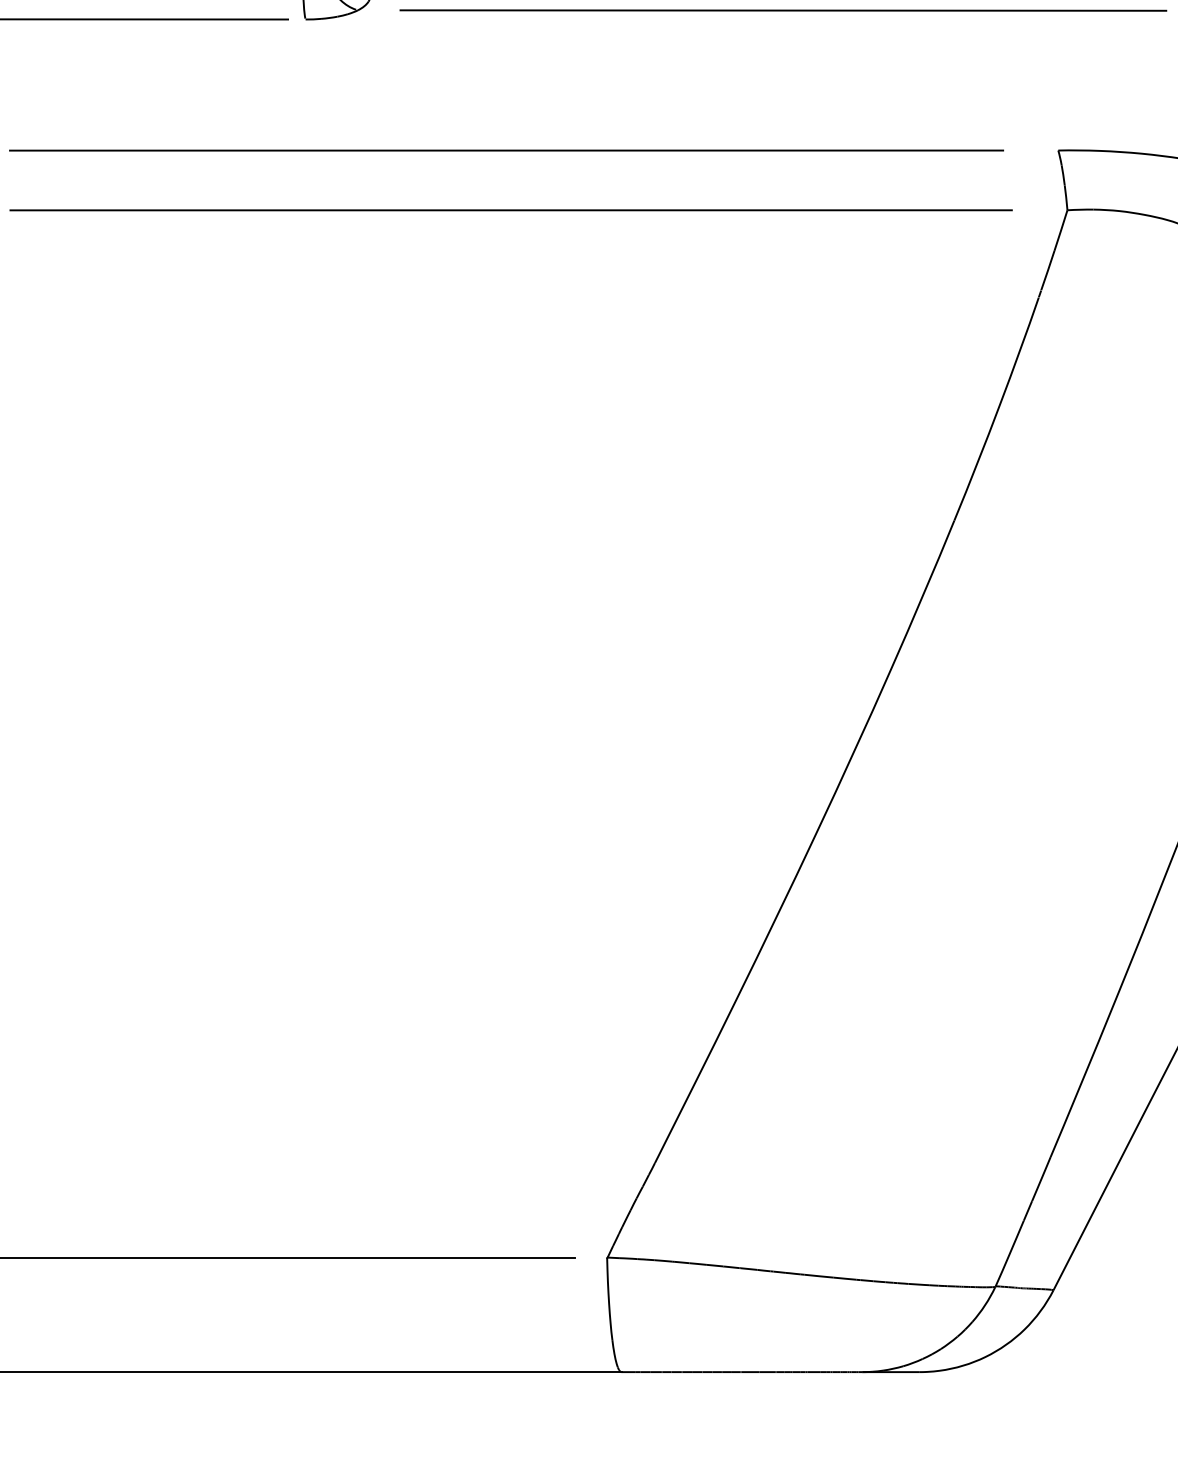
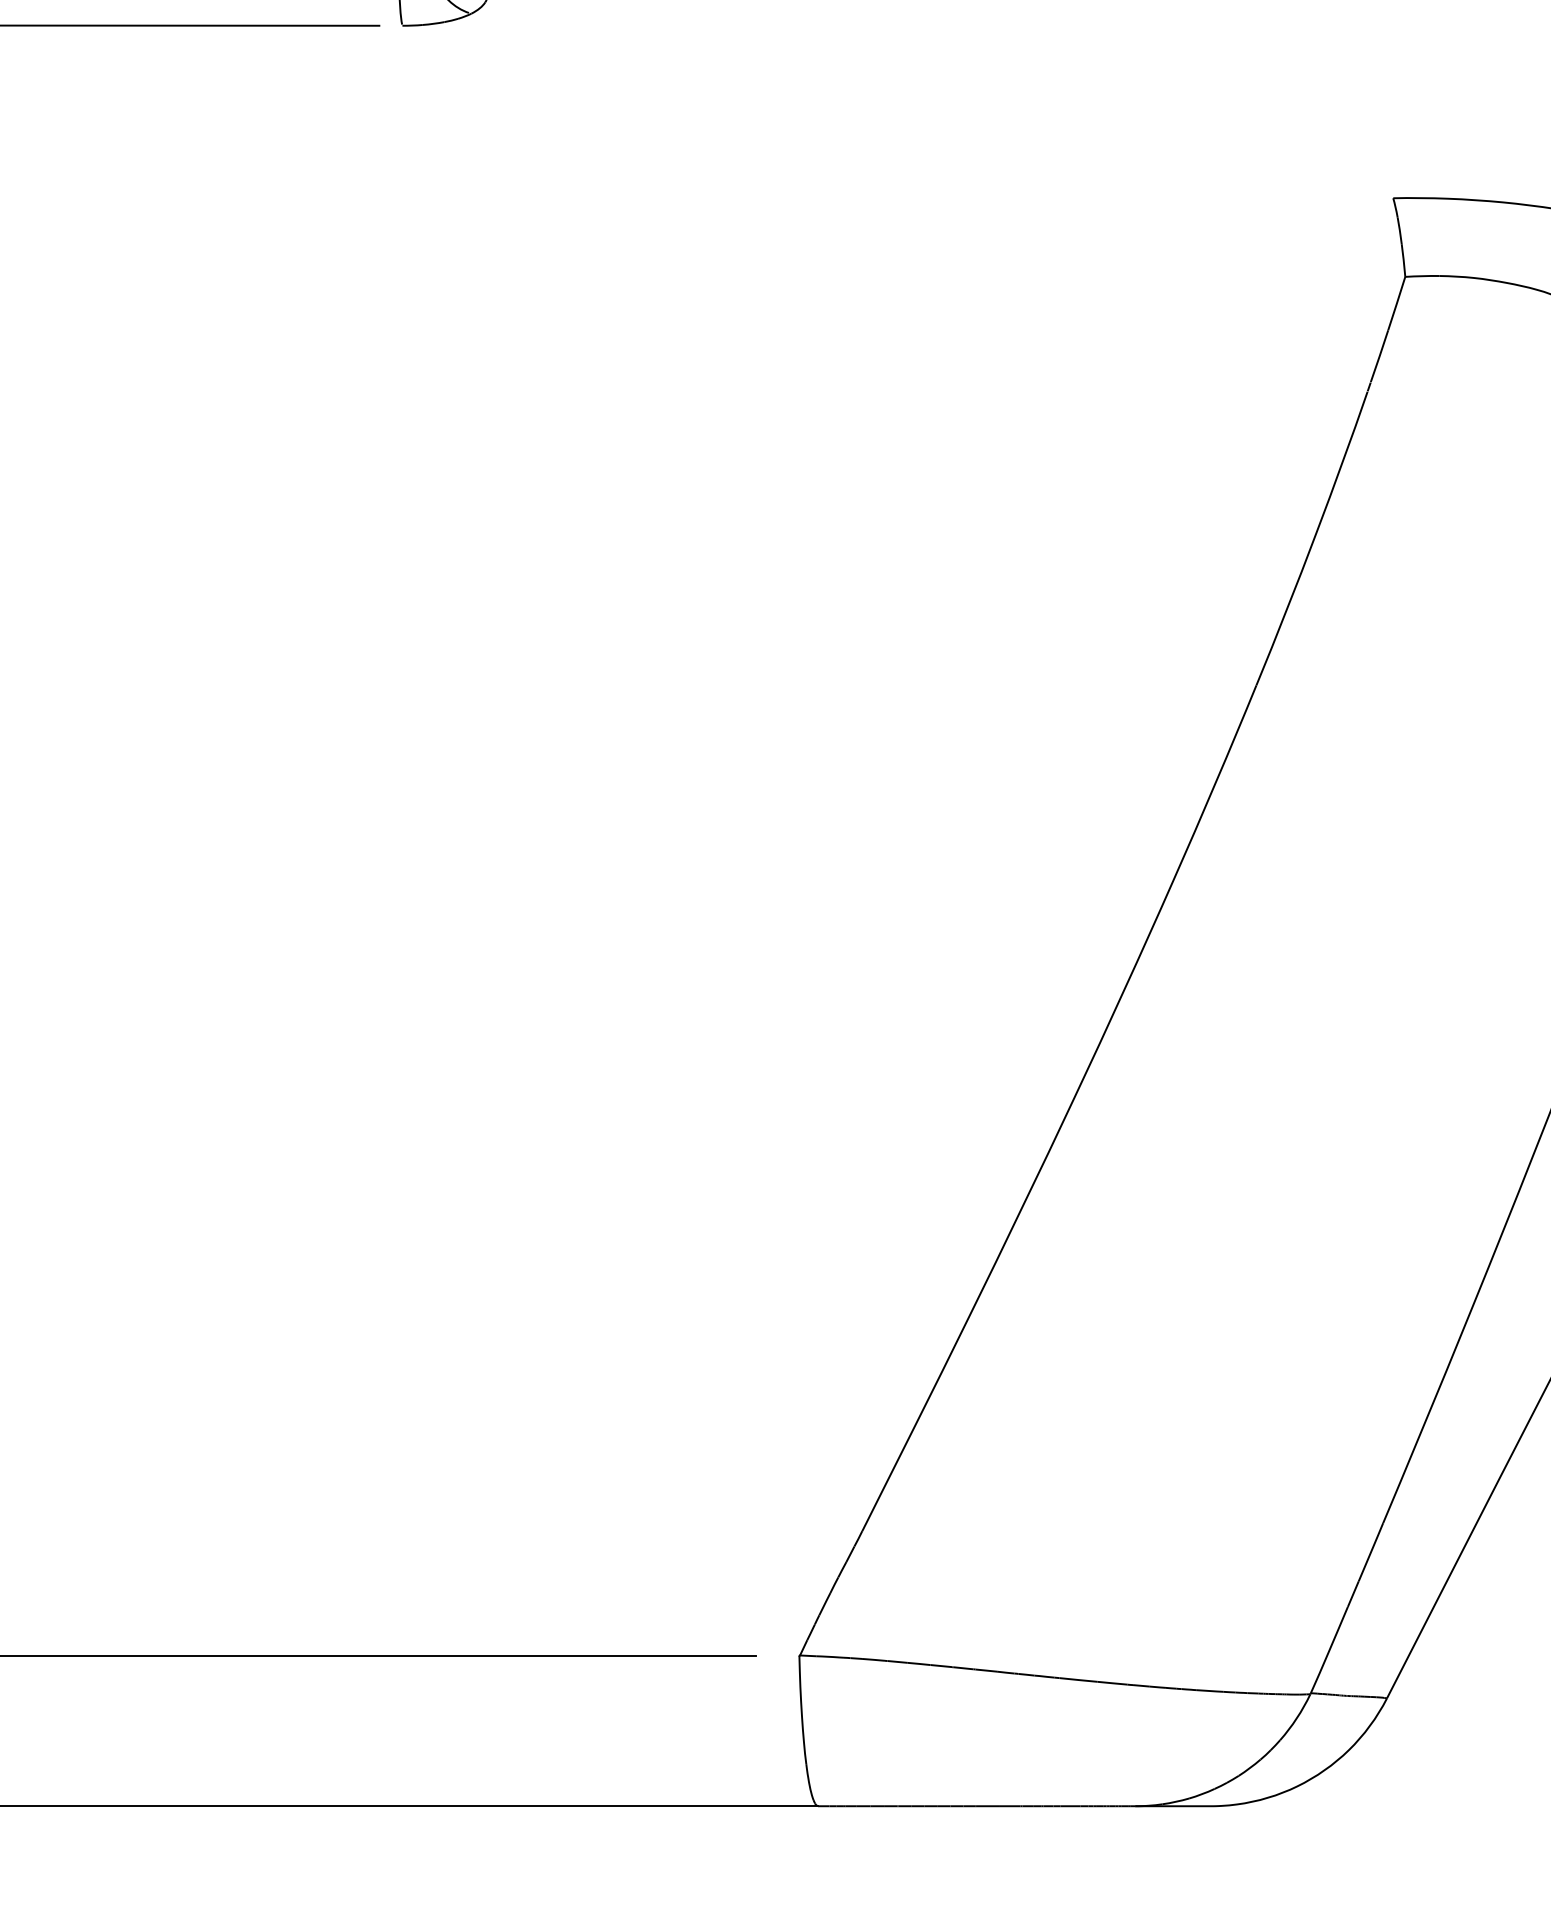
line: (783, 10) -> (1031, 13), removed
line: (506, 150) -> (666, 198), removed
line: (510, 209) -> (672, 276), removed

